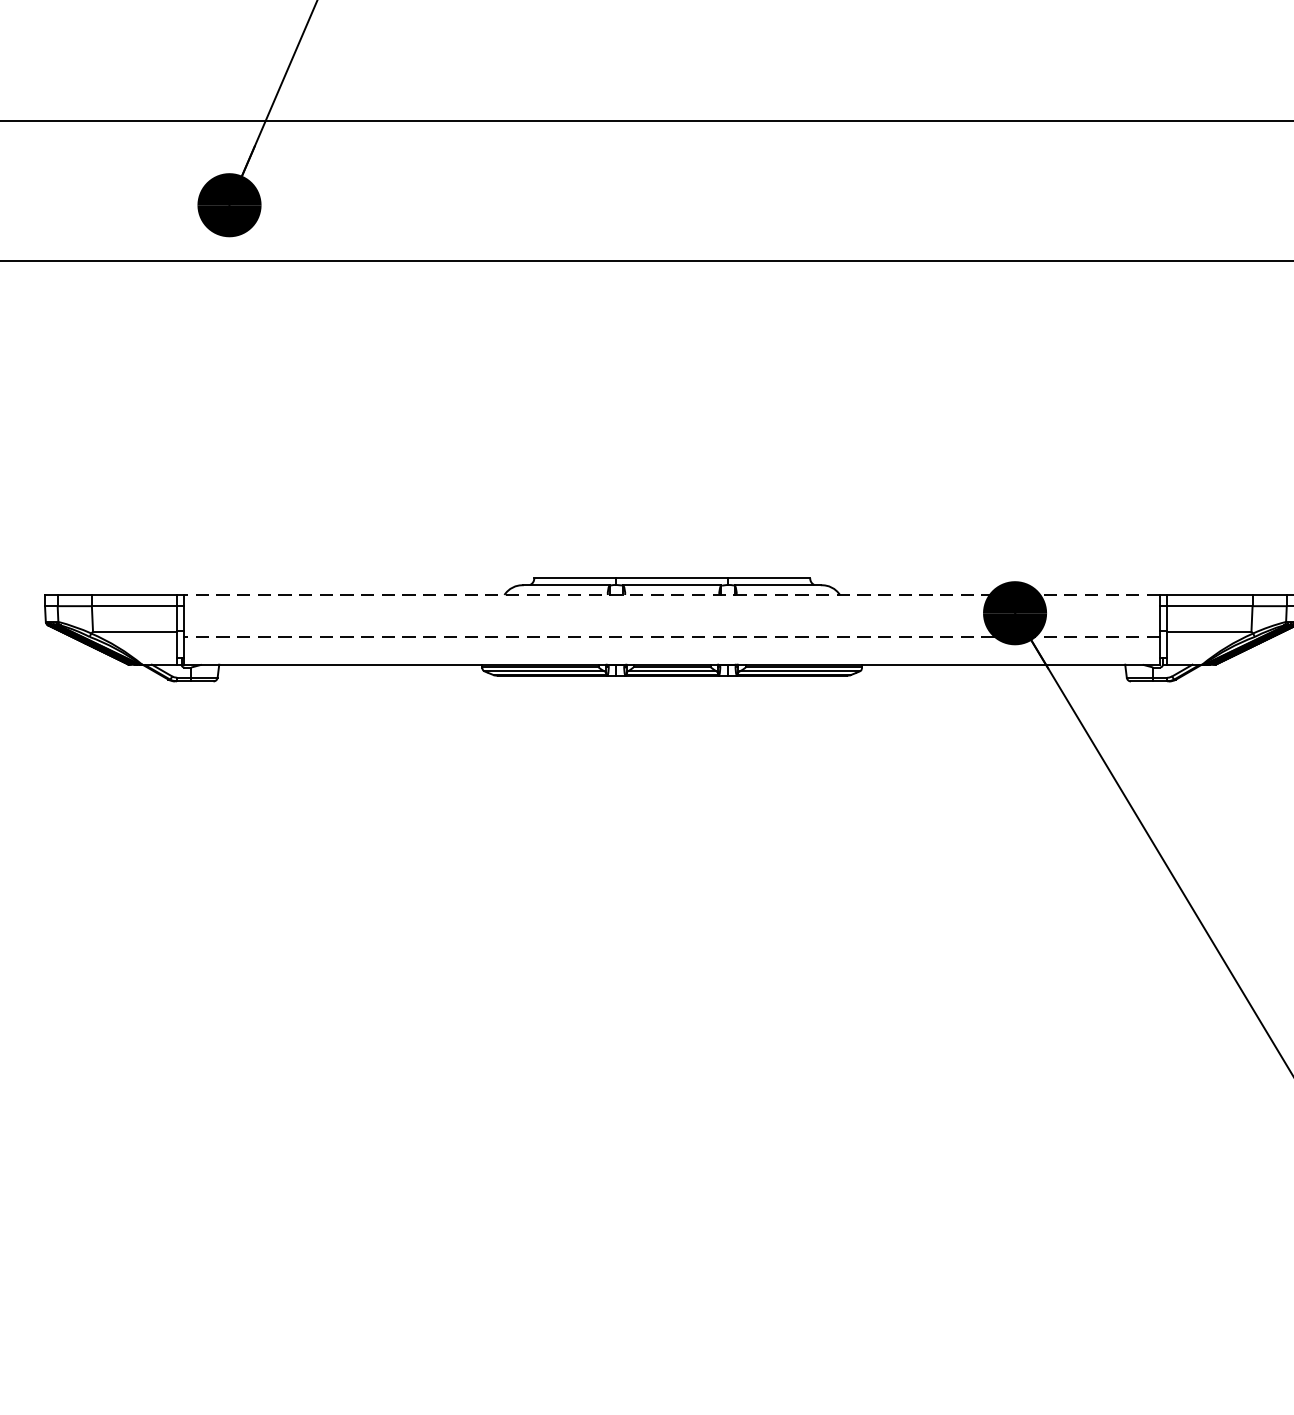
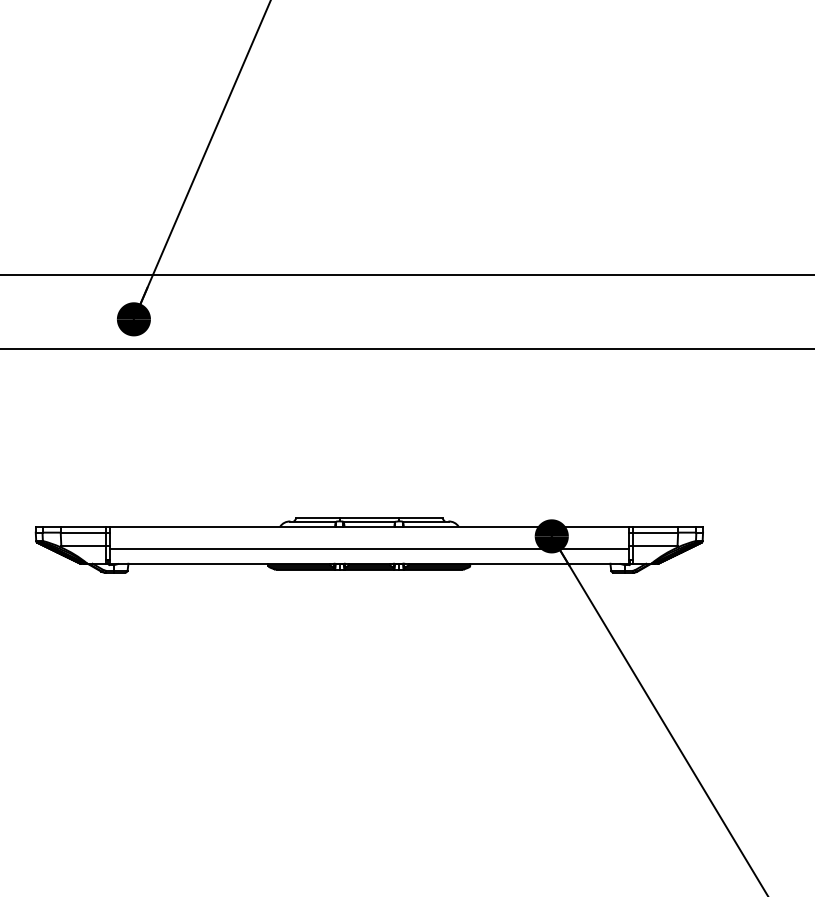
line: (670, 594) -> (368, 526), dashed -> solid
line: (670, 636) -> (368, 548), dashed -> solid

